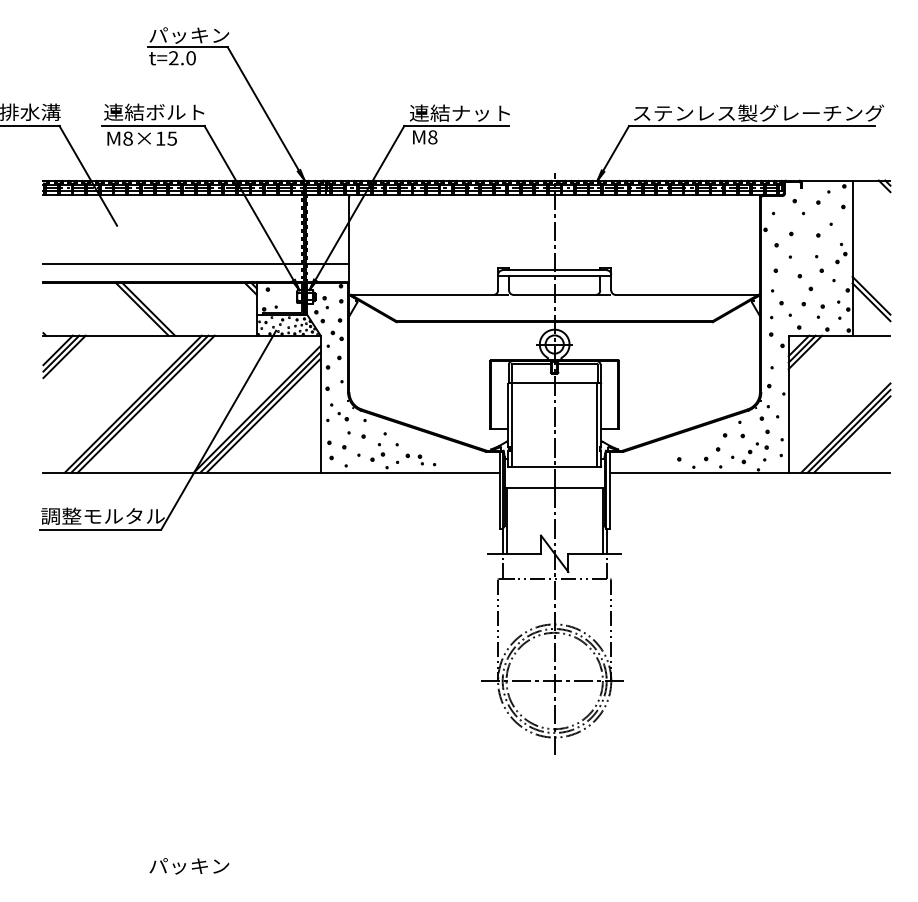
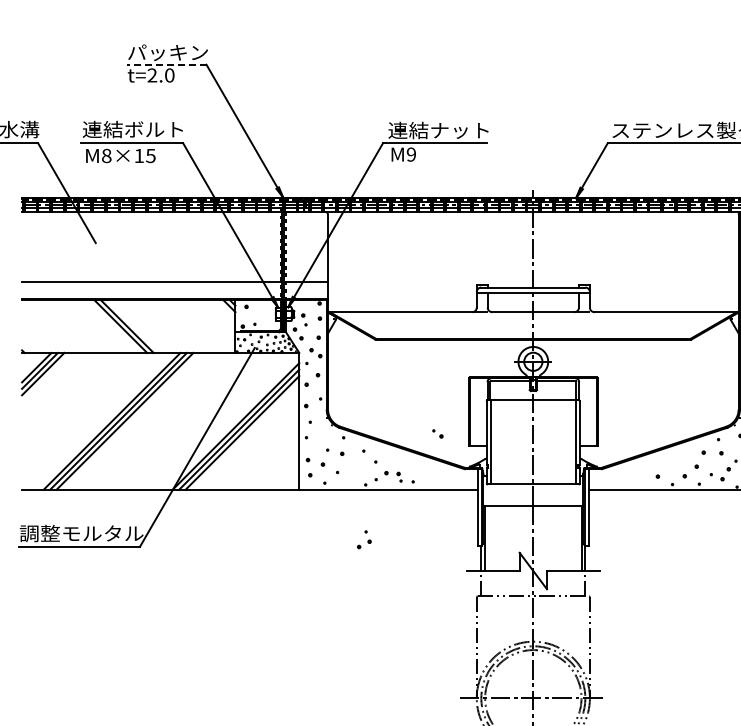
line: (187, 47) -> (166, 64), solid -> dashed
text: (432, 137) -> (411, 154), M8 -> M9
part: (342, 416) -> (437, 433), moved
part: (377, 452) -> (364, 539), moved

